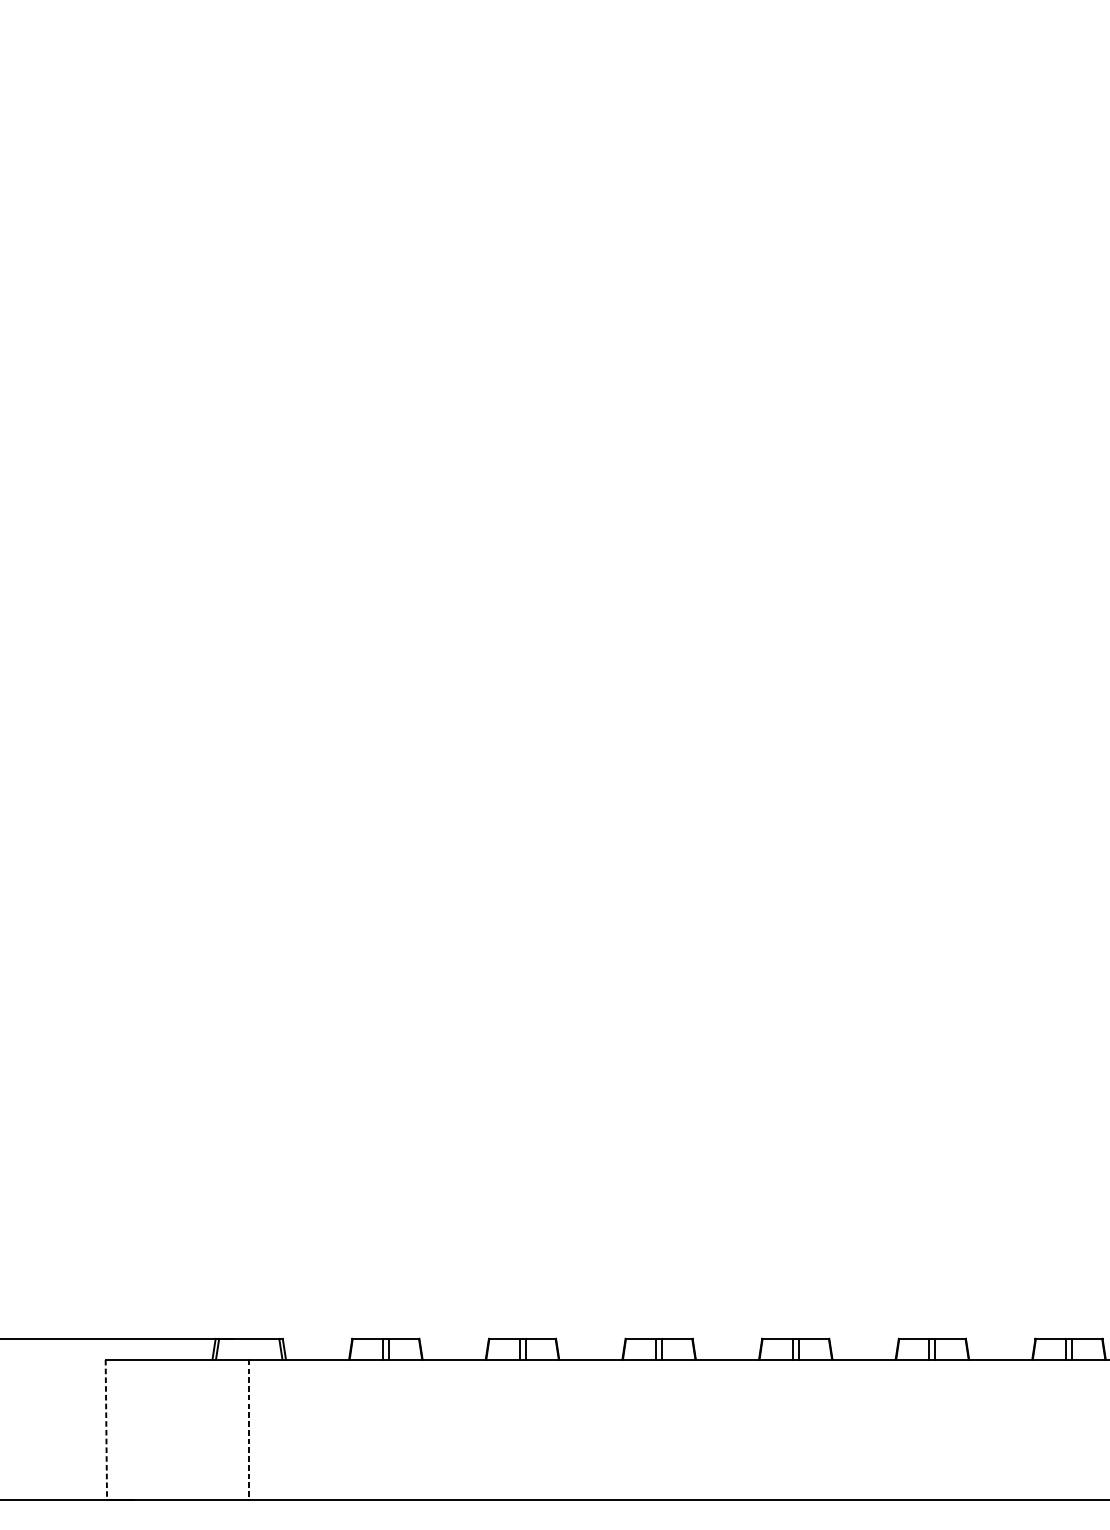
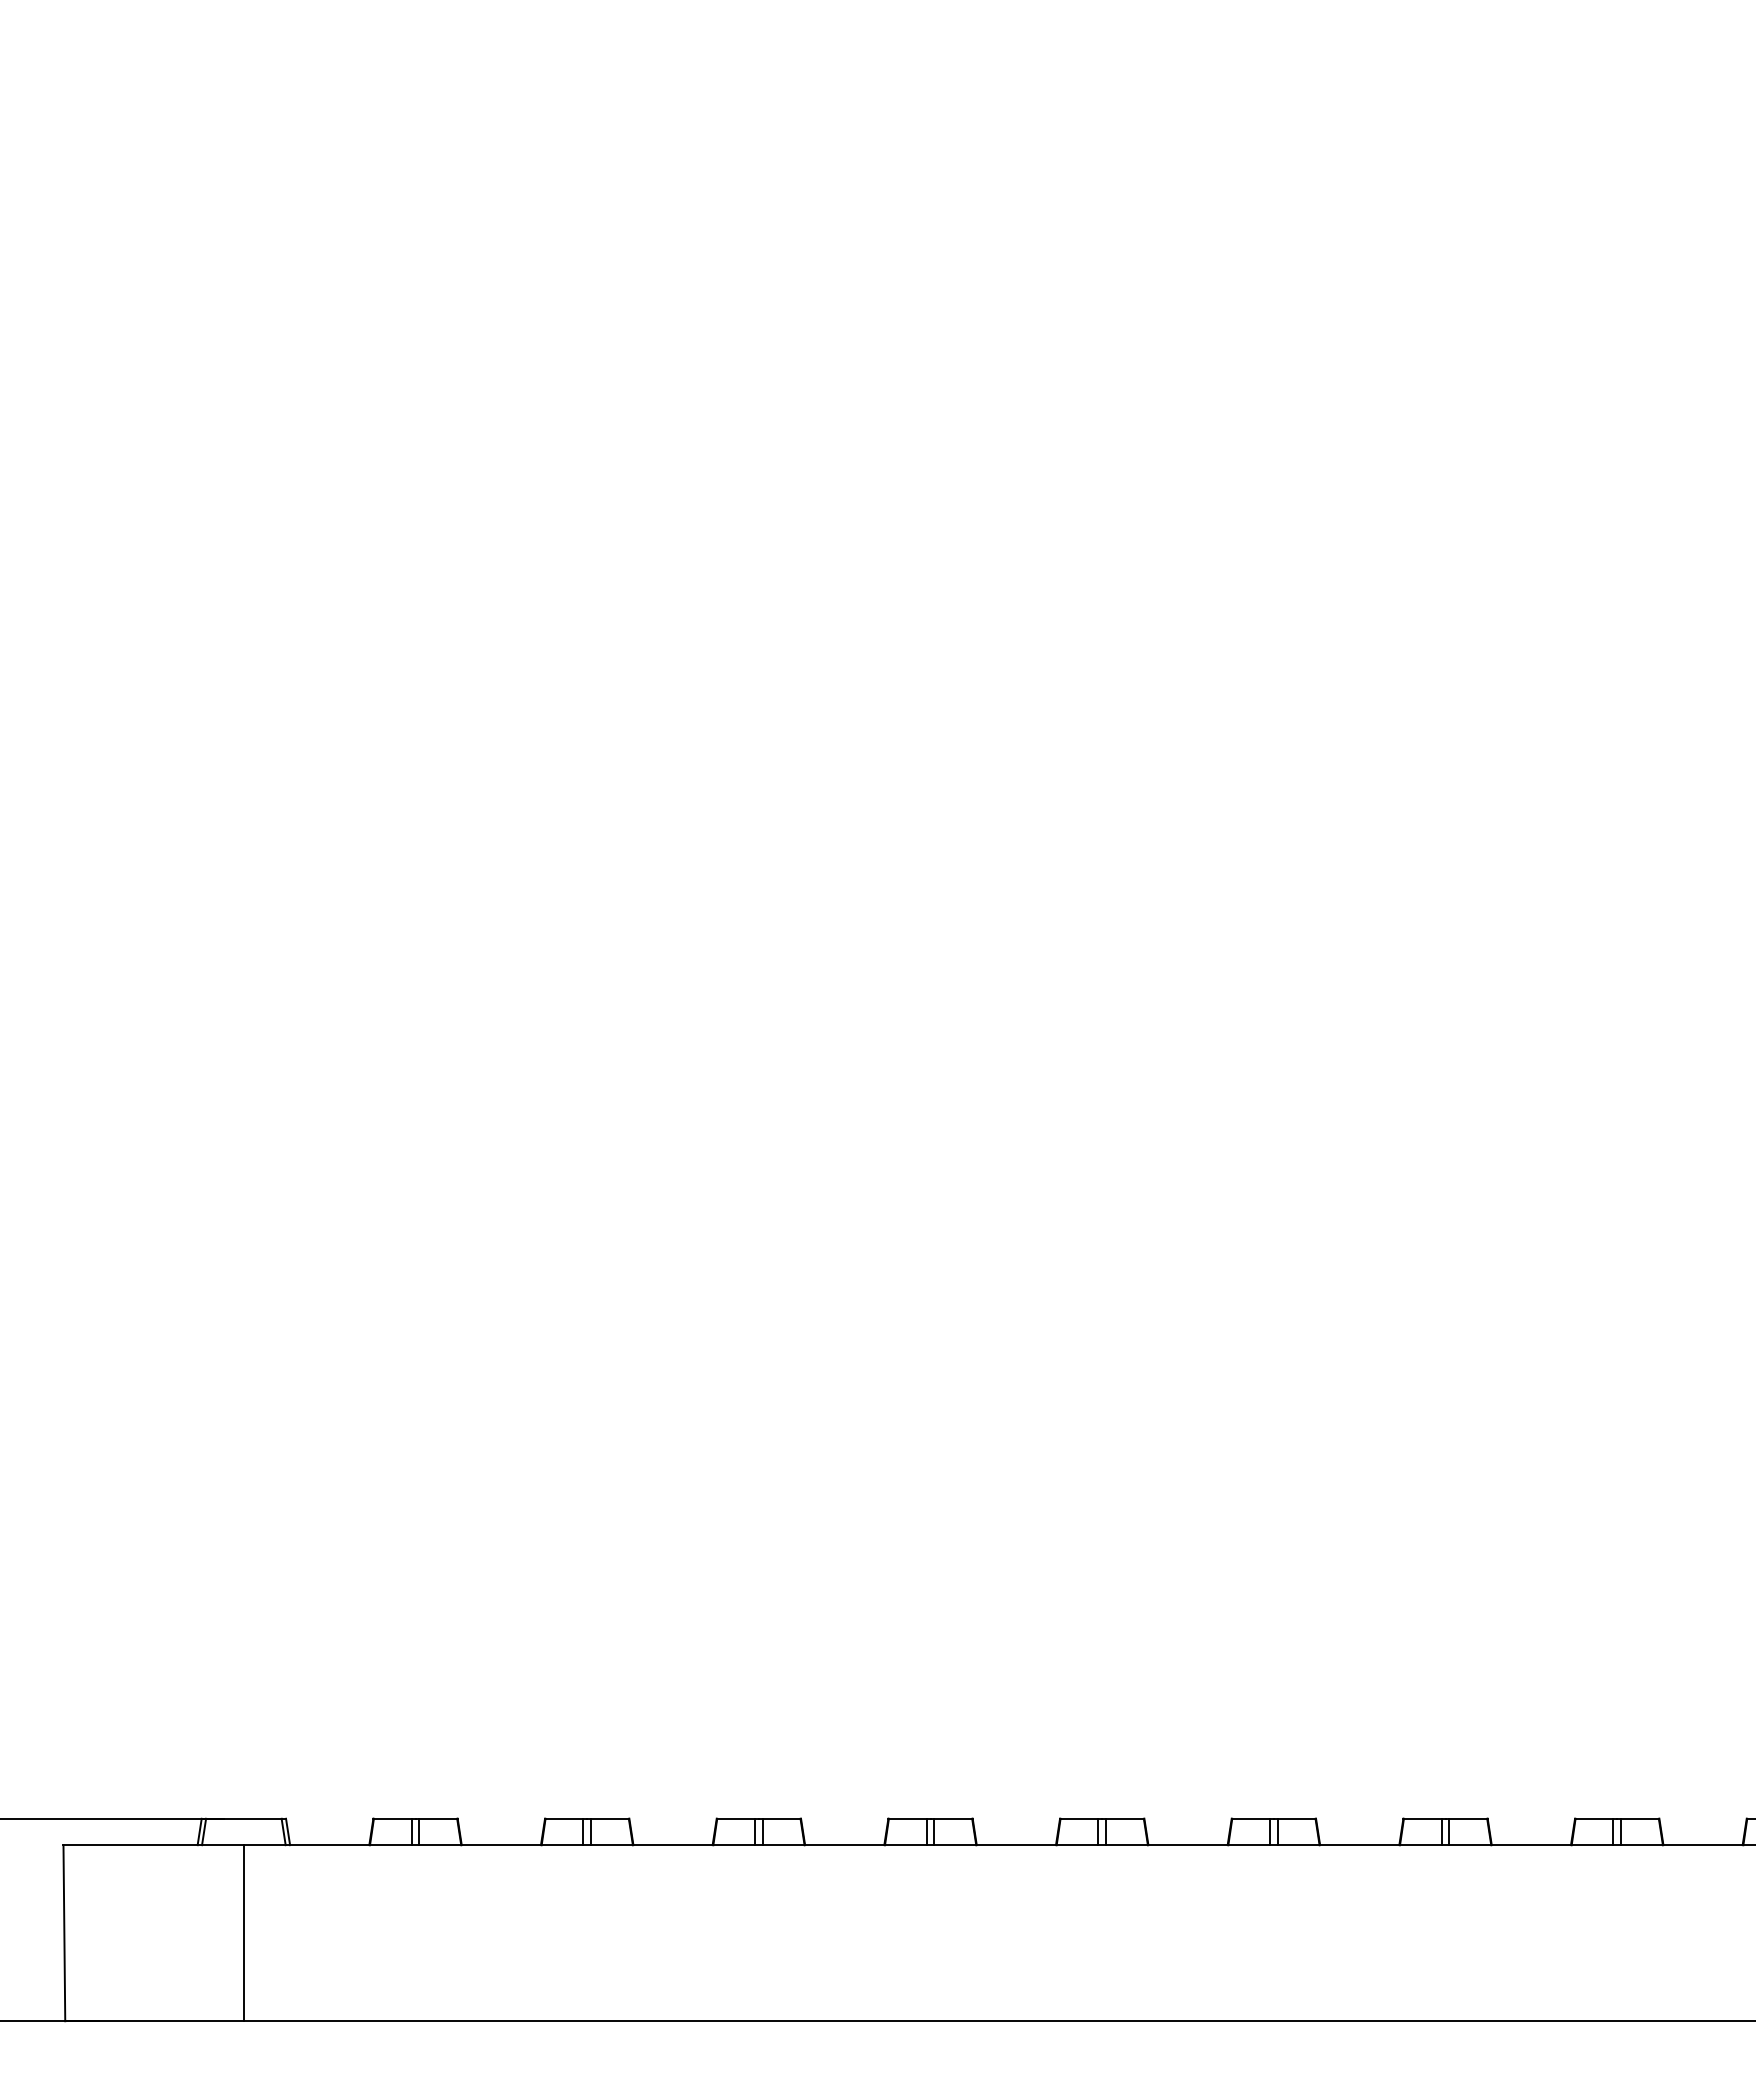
line: (106, 1430) -> (64, 1933), dashed -> solid
line: (248, 1430) -> (243, 1933), dashed -> solid

